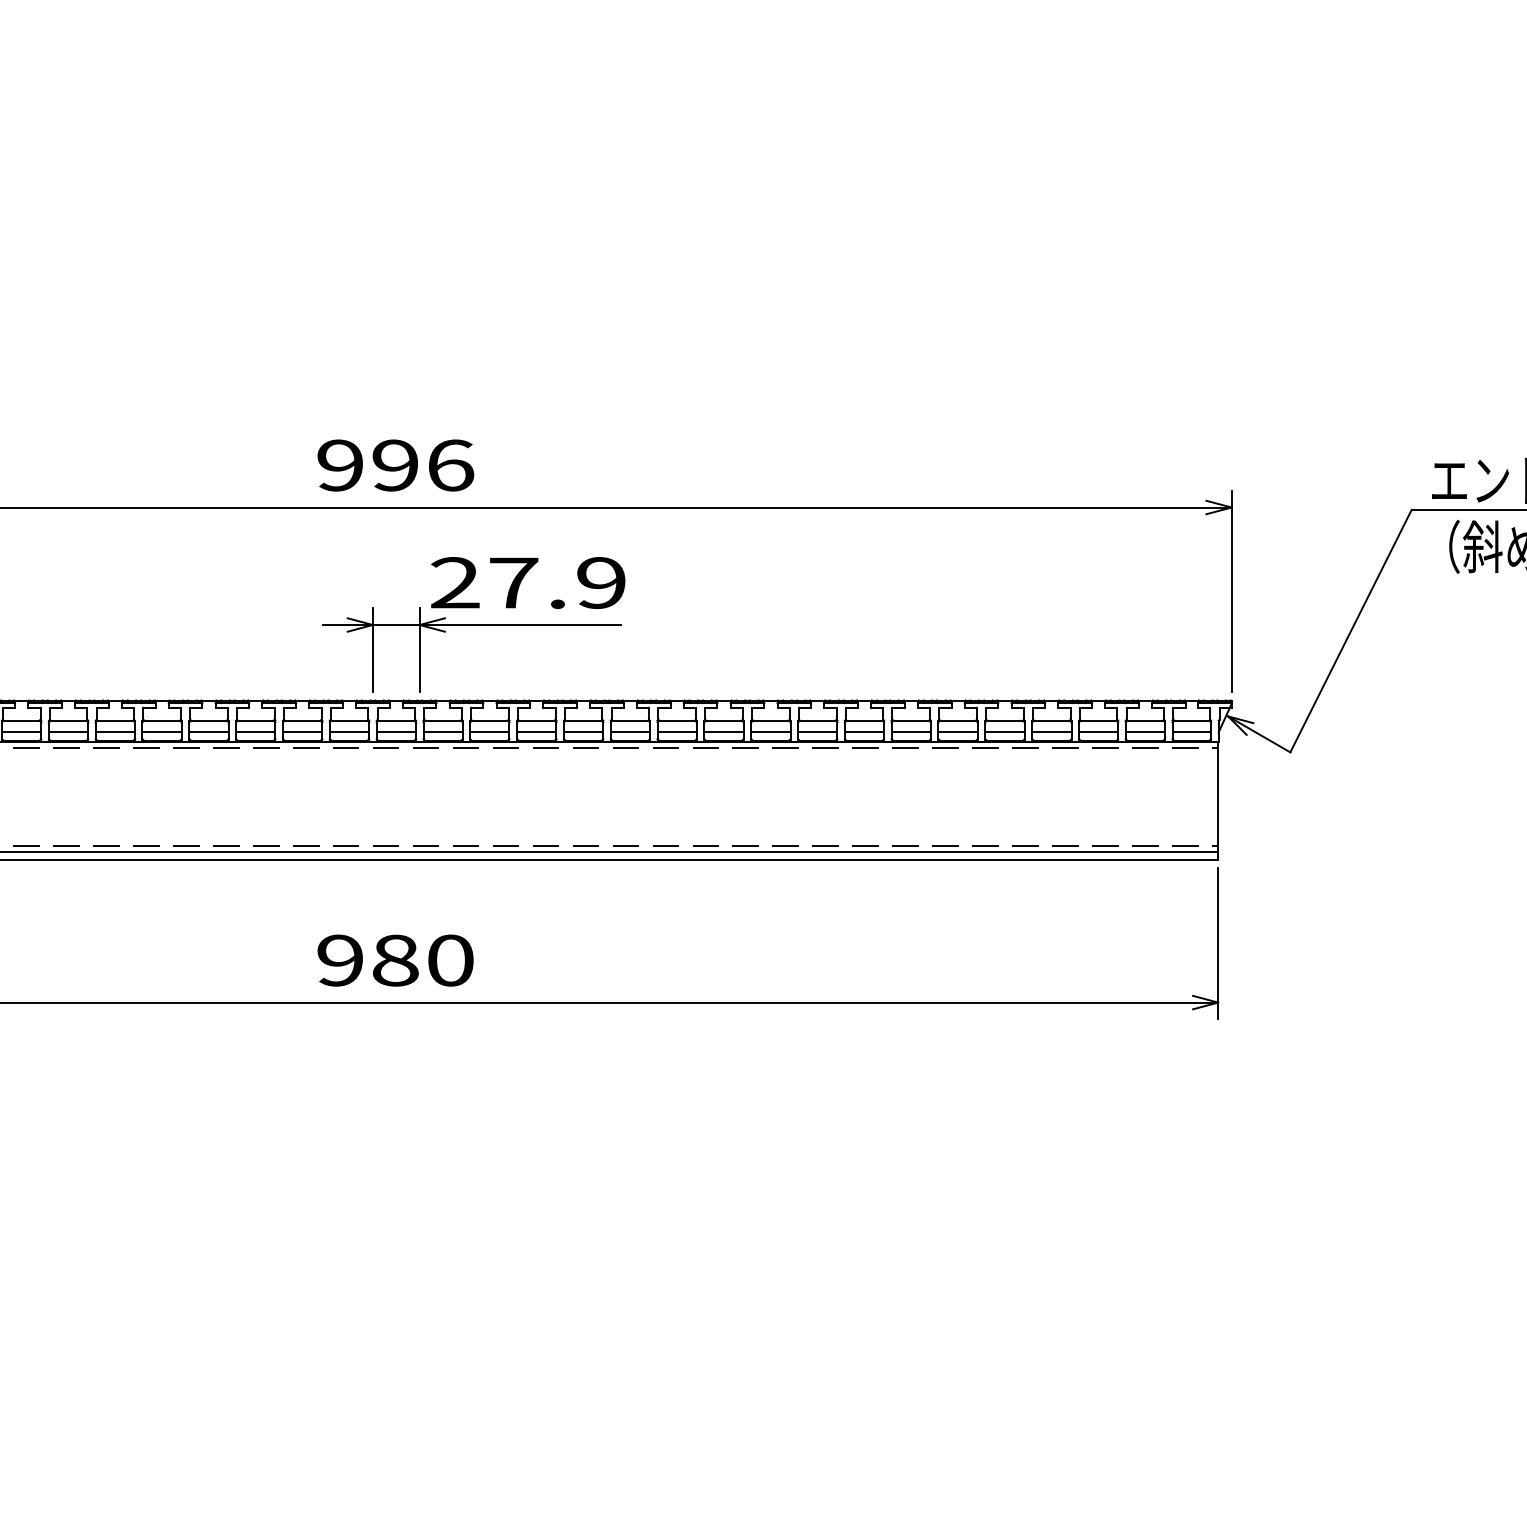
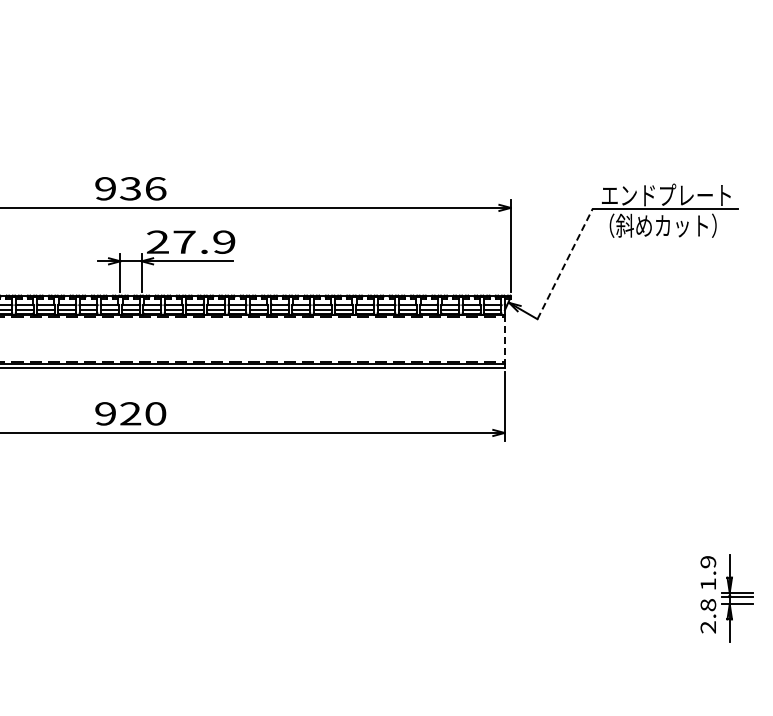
text: (395, 464) -> (130, 188), 996 -> 936
line: (1351, 632) -> (565, 264), solid -> dashed
line: (1217, 796) -> (504, 339), solid -> dashed
text: (395, 959) -> (130, 413), 980 -> 920

